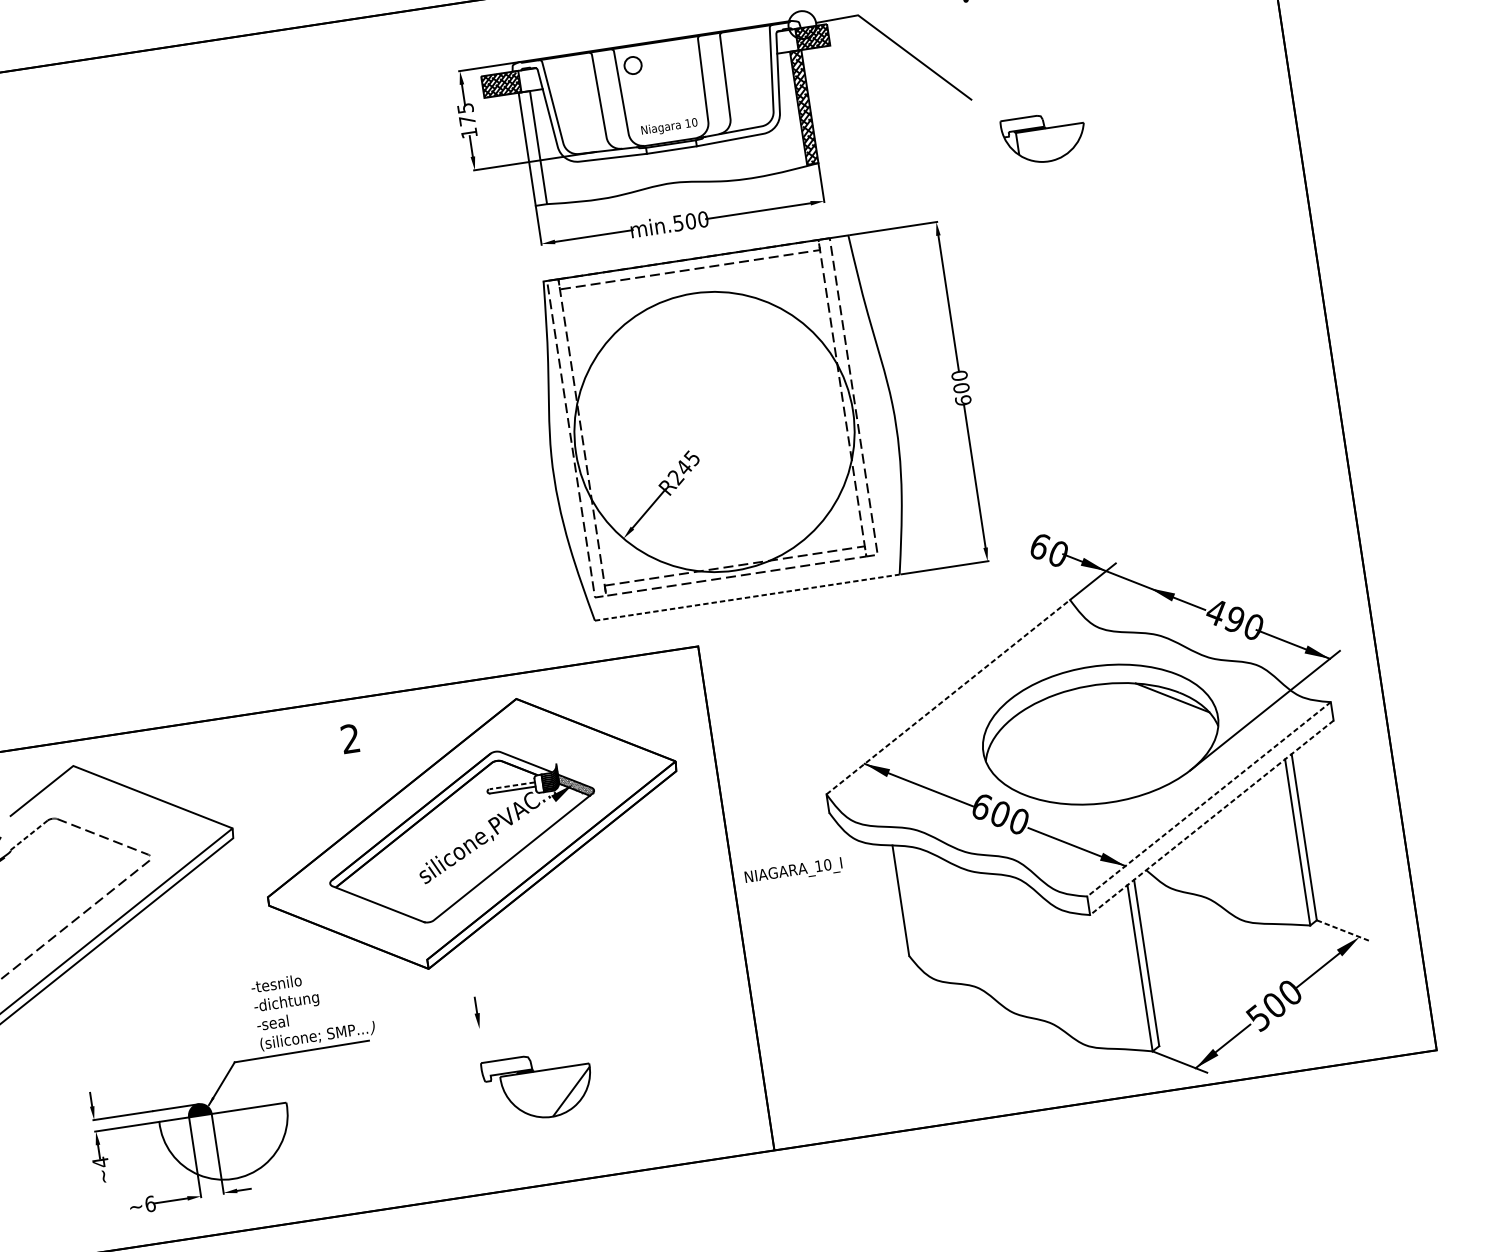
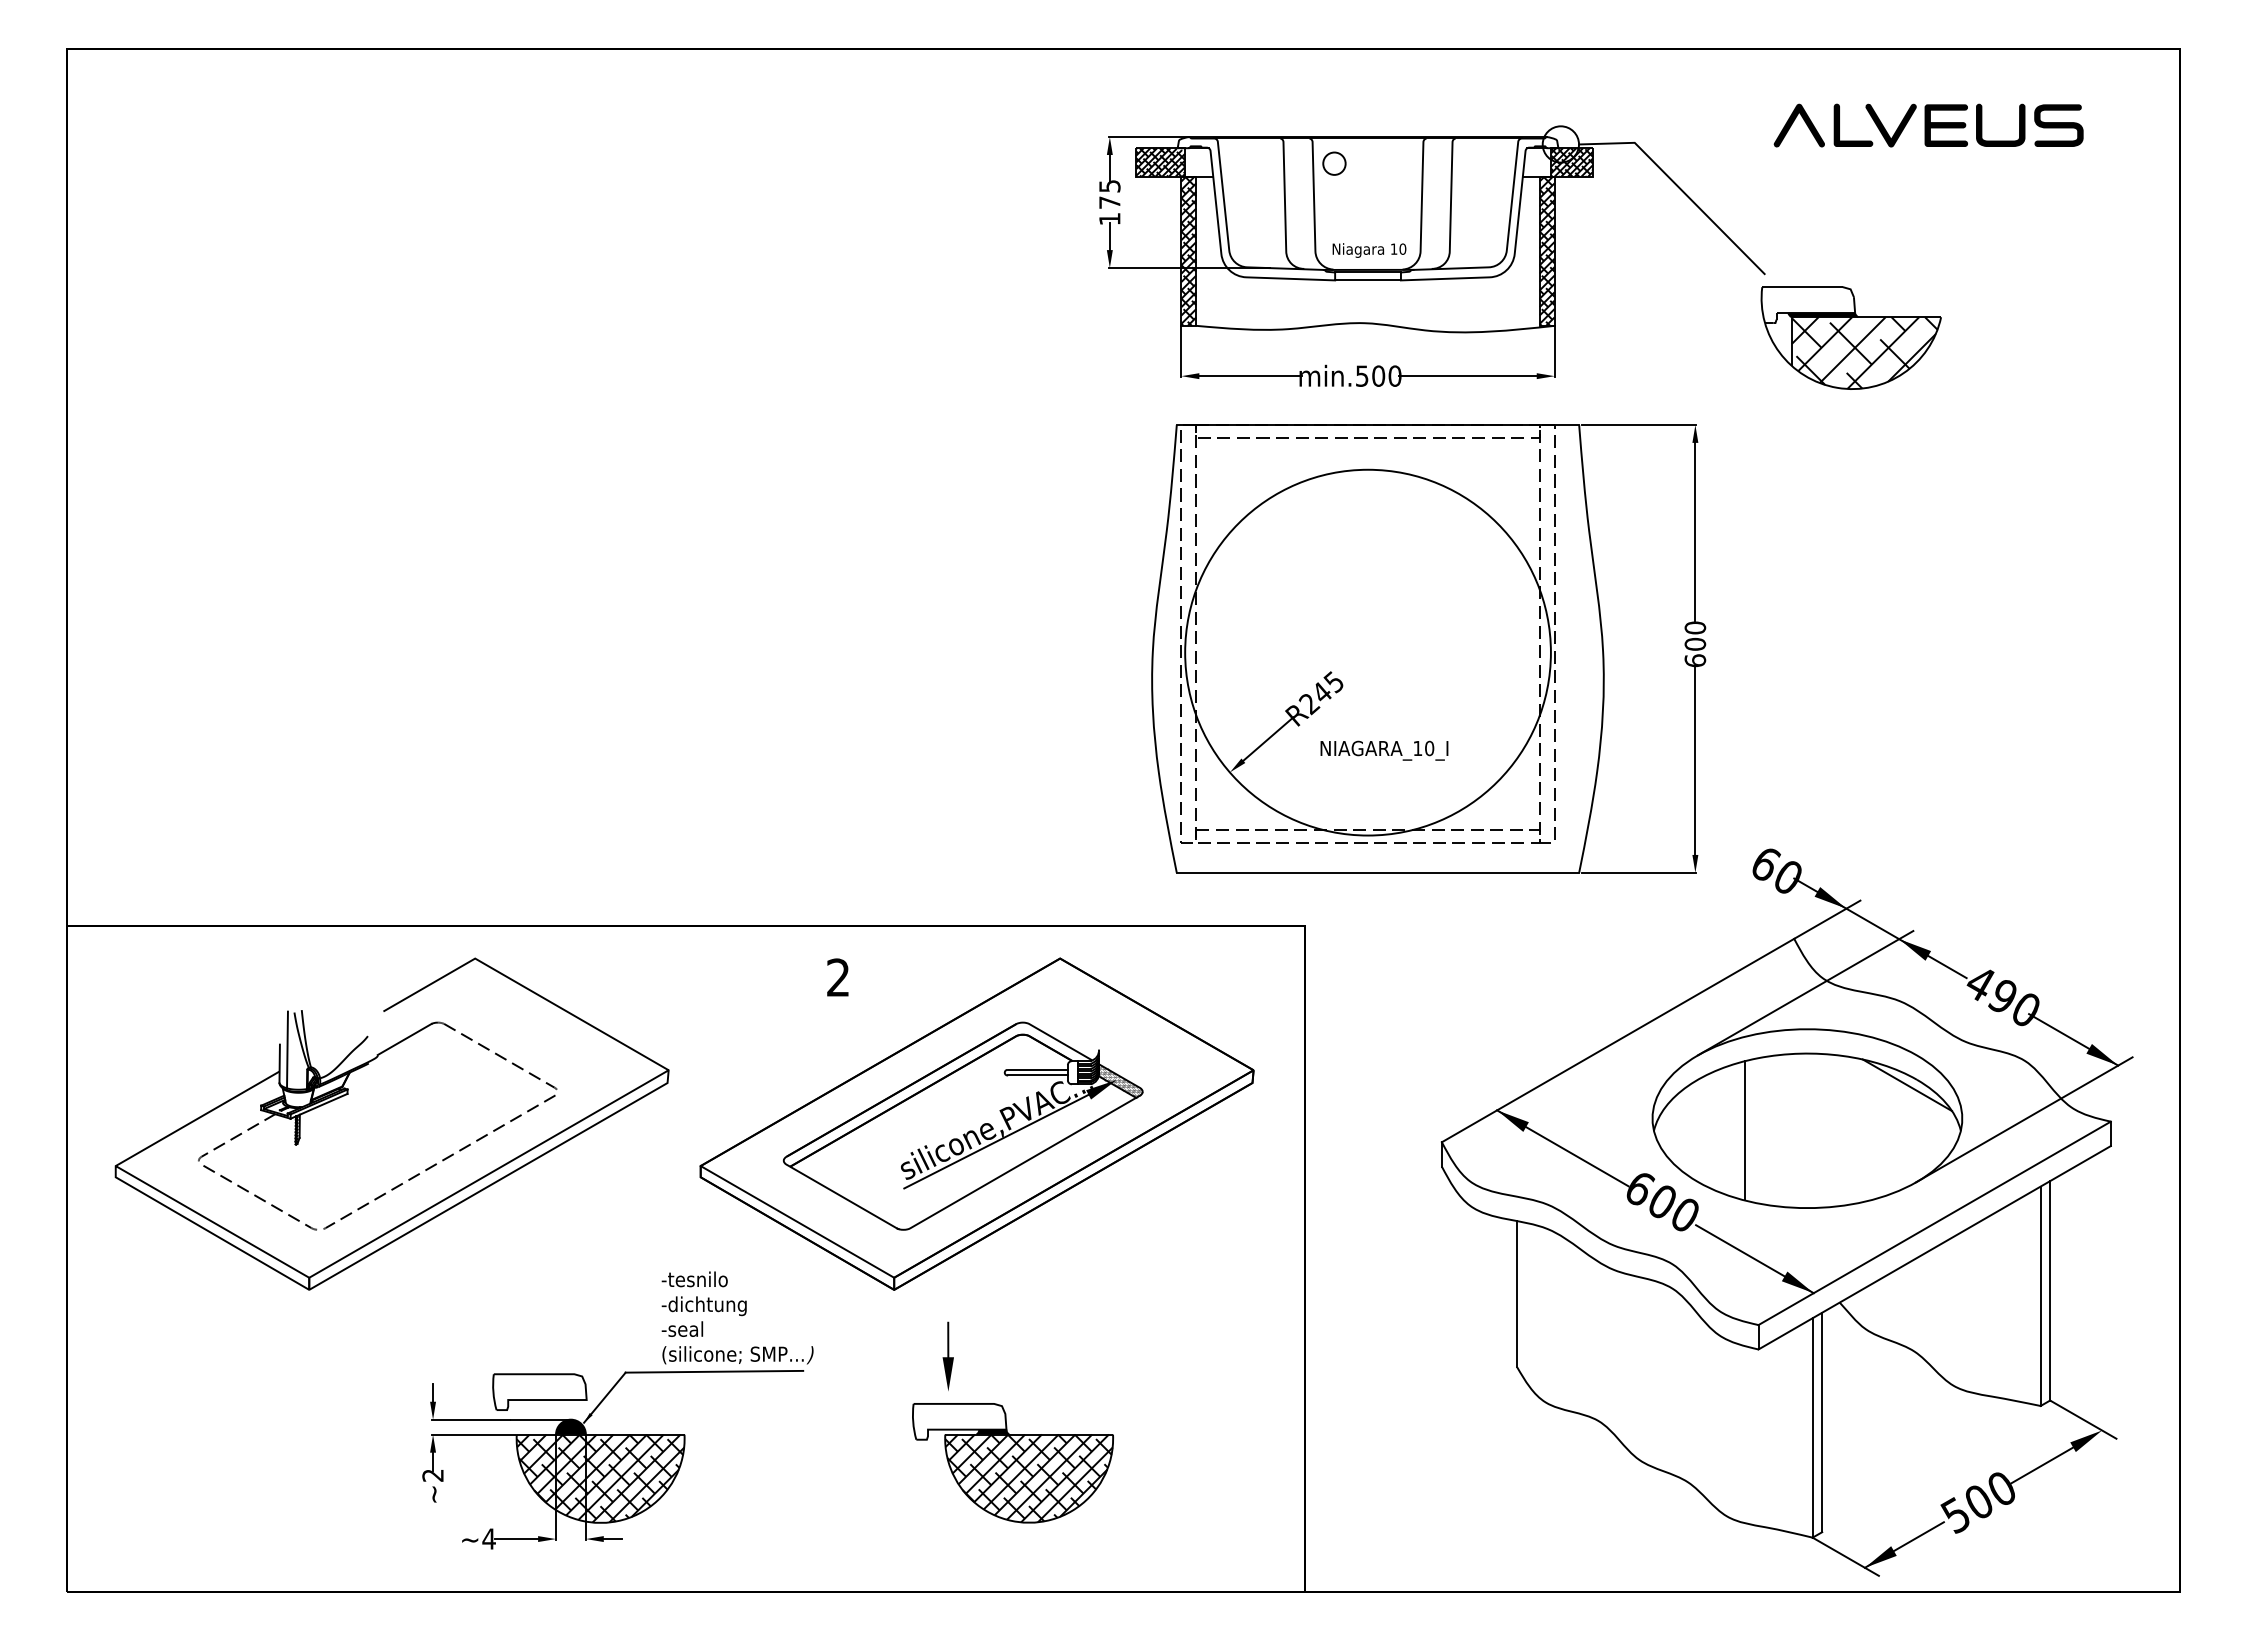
part: (1043, 138) -> (1850, 337), size x1.67
hatch: (532, 147) -> (1188, 250), added
line: (747, 597) -> (1378, 872), dashed -> solid
line: (1084, 640) -> (1805, 993), added
line: (948, 697) -> (1618, 1040), dashed -> solid
line: (1055, 750) -> (1745, 1130), added
line: (511, 785) -> (1037, 1069), dashed -> solid
line: (1208, 799) -> (1934, 1223), dashed -> solid
line: (1211, 818) -> (1934, 1248), dashed -> solid
line: (29, 835) -> (405, 1039), dashed -> solid
line: (489, 844) -> (996, 1141), added
text: (793, 871) -> (1384, 750), moved
line: (347, 928) -> (797, 1221), added
line: (1344, 930) -> (2083, 1419), dashed -> solid
part: (476, 1012) -> (947, 1355), size x1.67
part: (171, 1086) -> (539, 1391), added
part: (538, 1086) -> (1012, 1463), size x1.43
hatch: (227, 1145) -> (600, 1478), added
text: (100, 1162) -> (432, 1475), ~4 -> ~2
text: (149, 1203) -> (488, 1538), ~6 -> ~4

